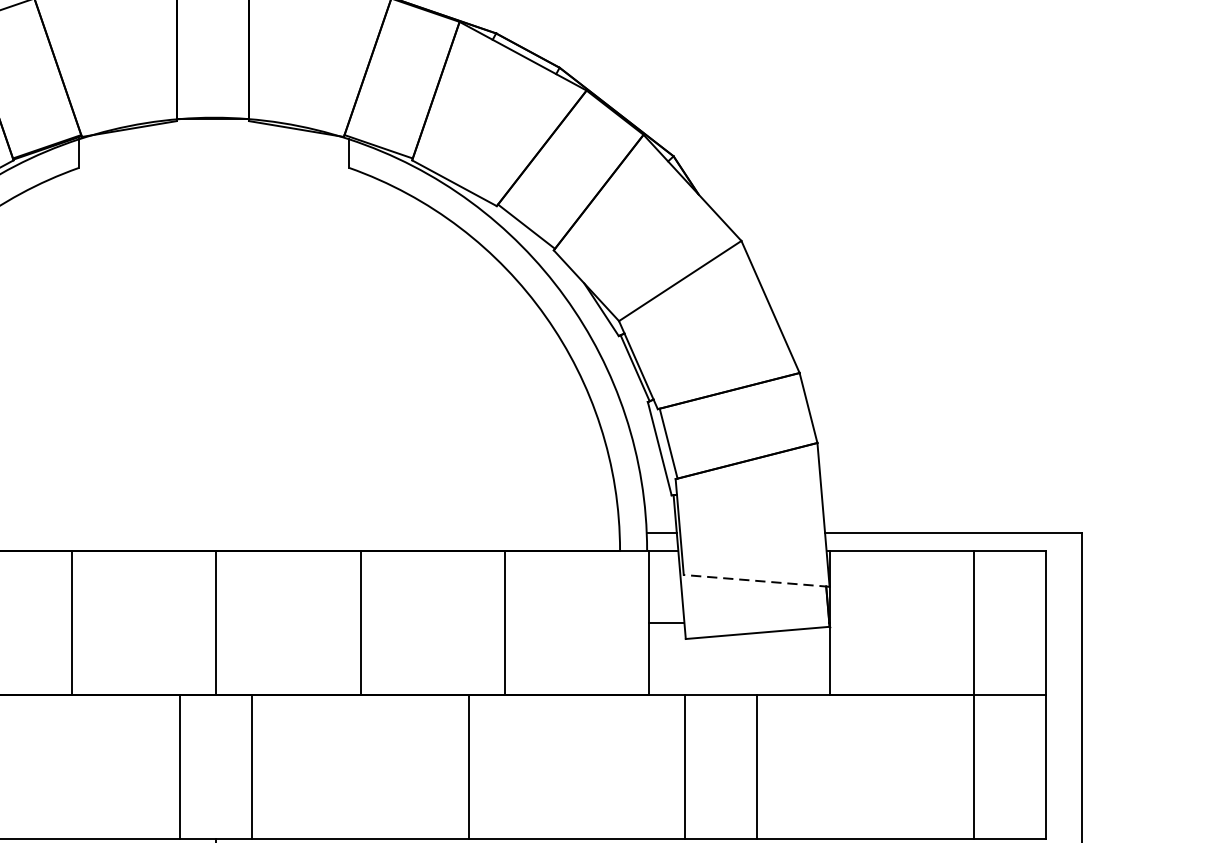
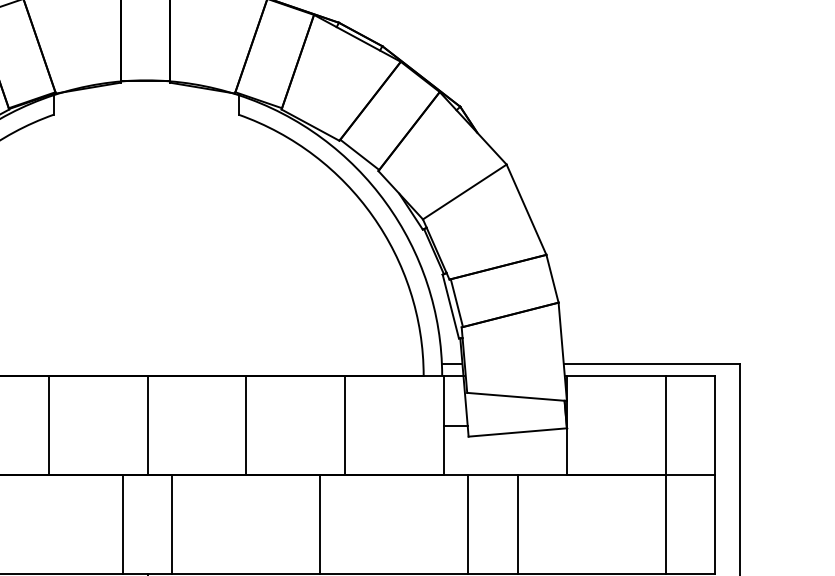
line: (755, 580) -> (516, 396), dashed -> solid

